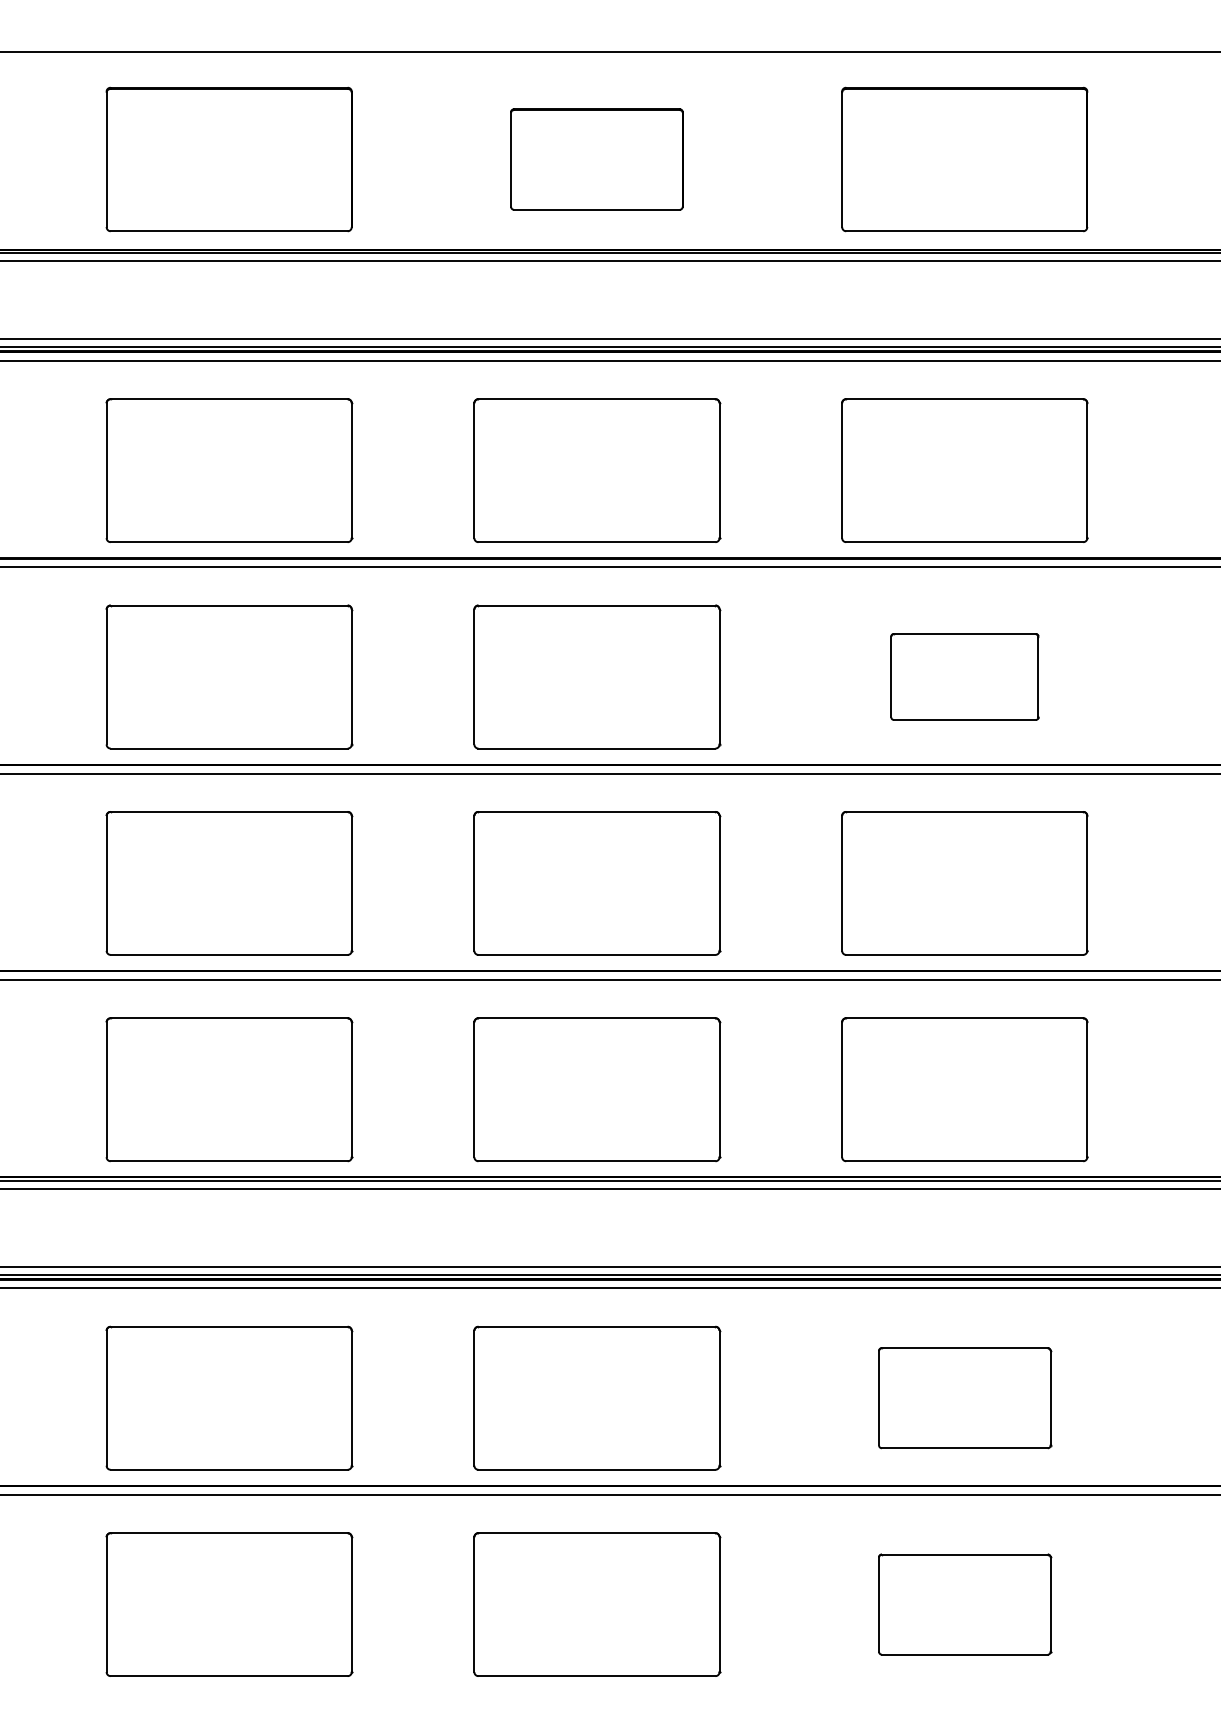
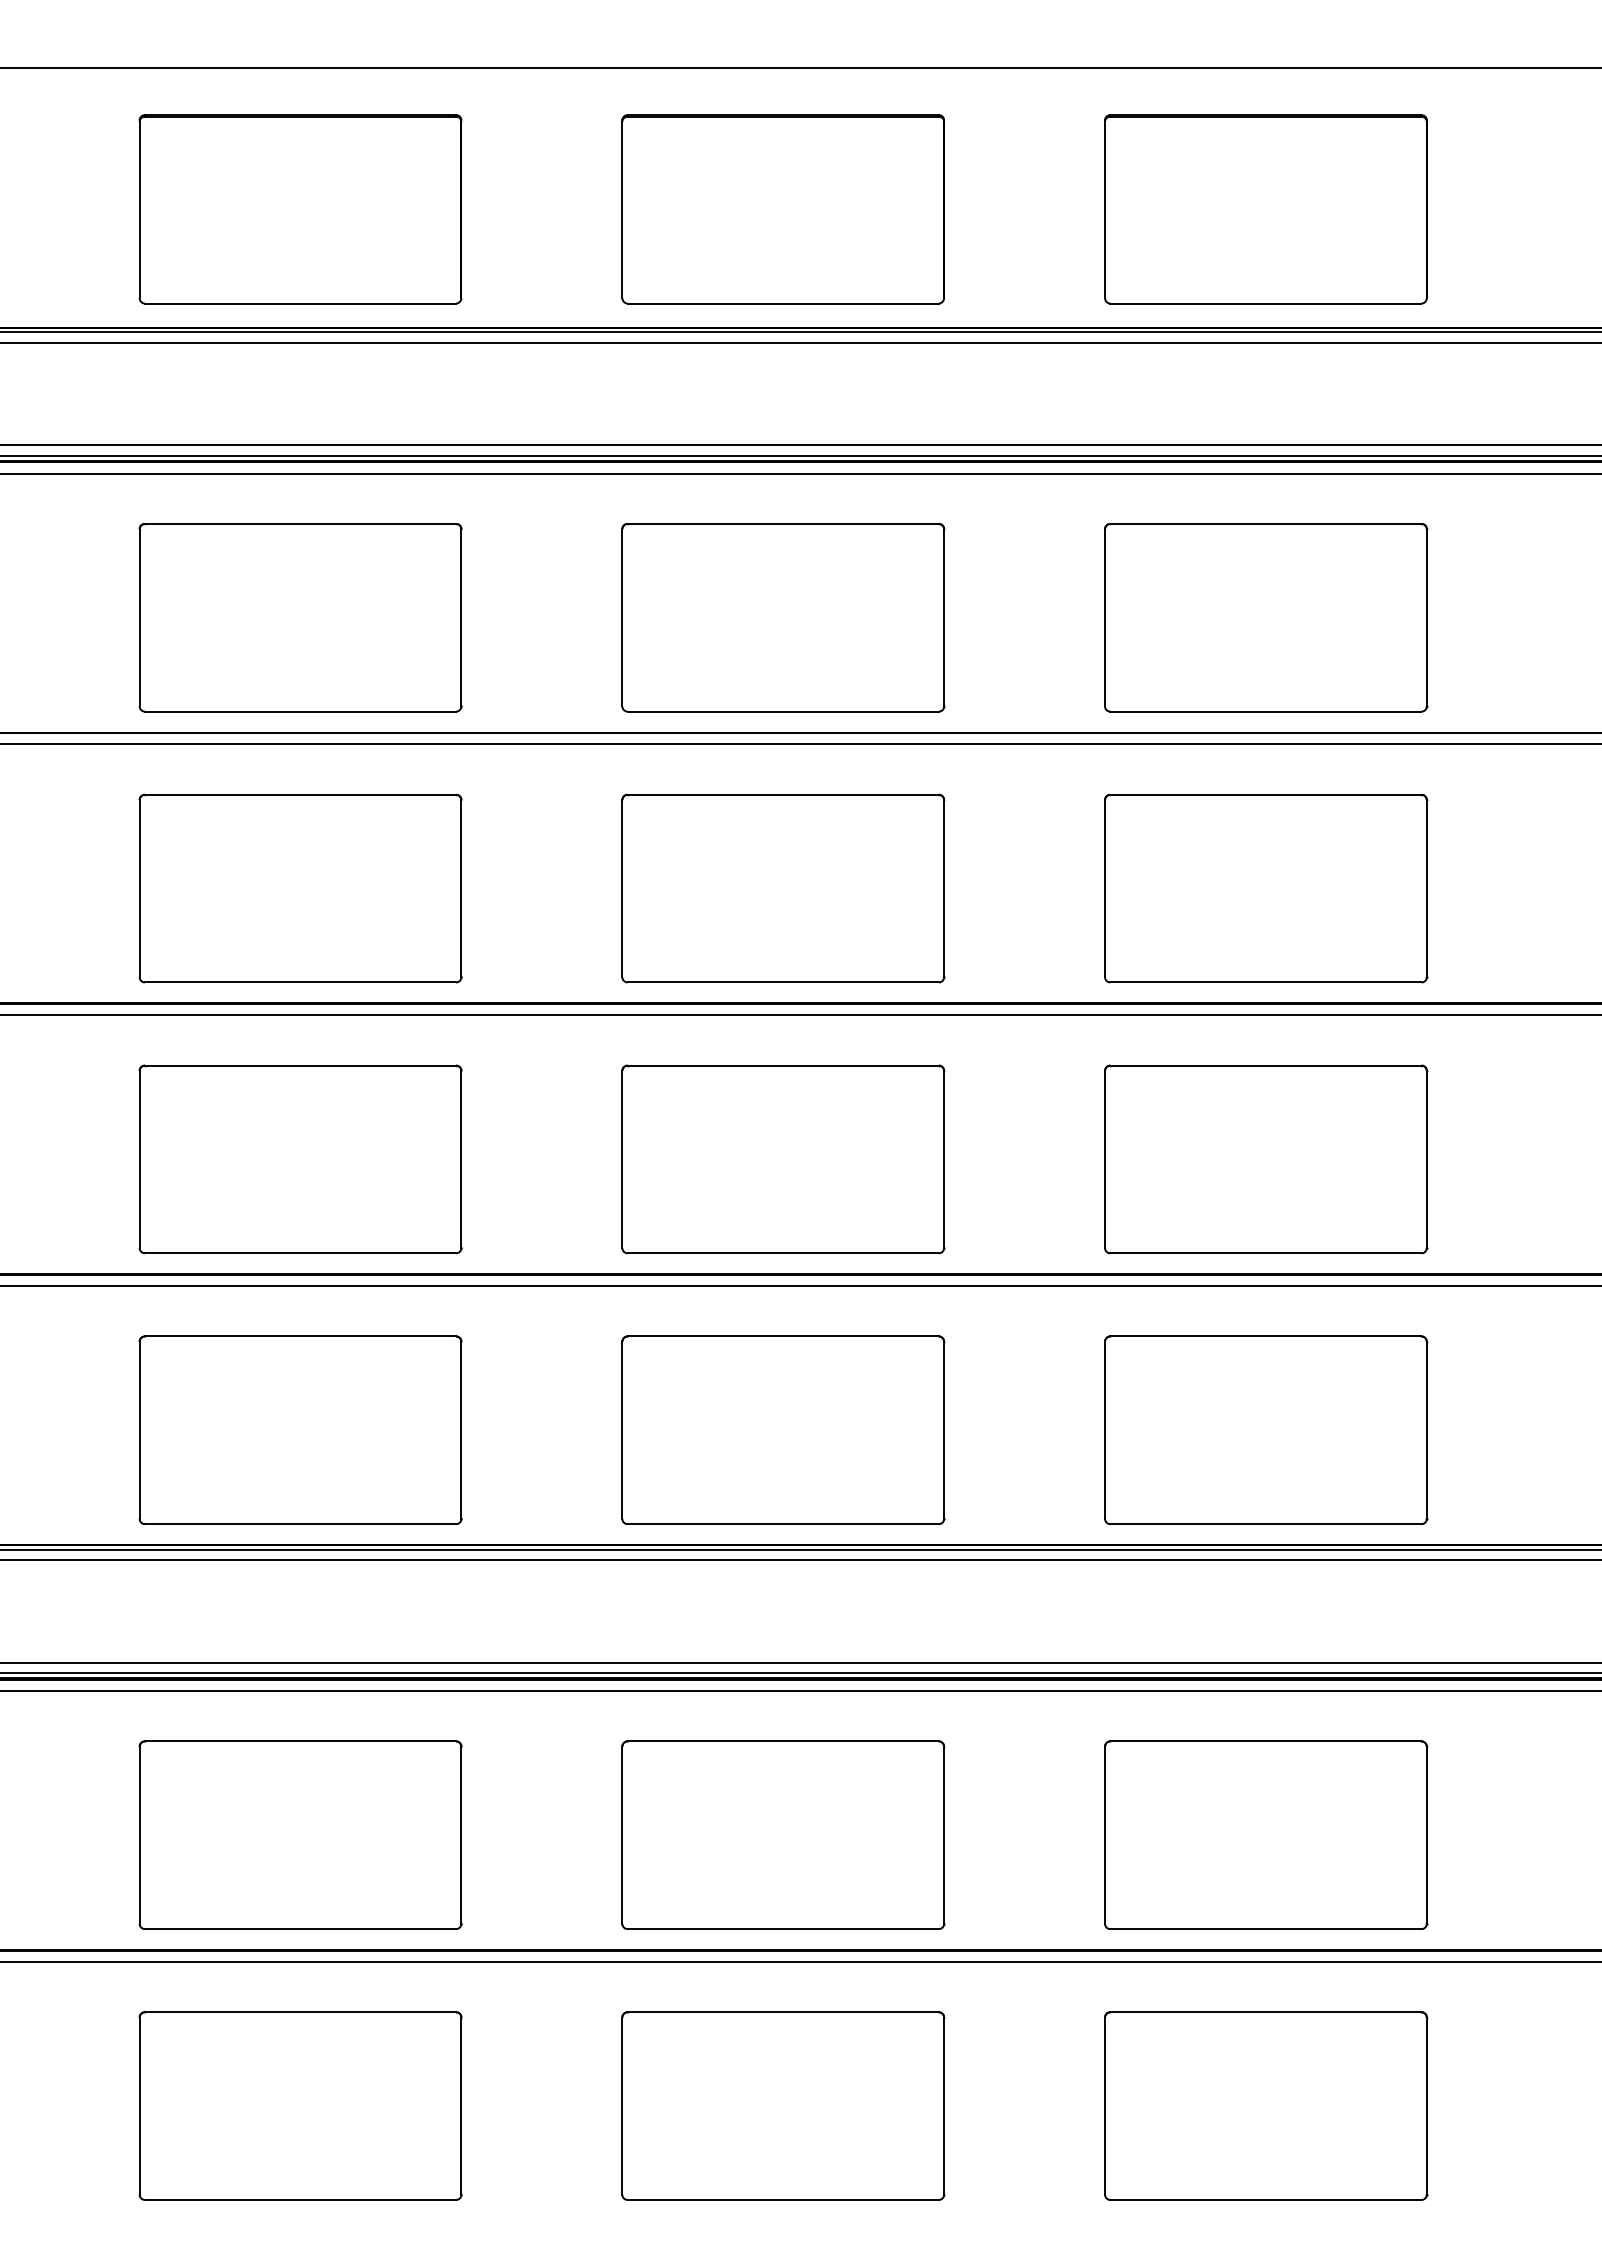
part: (596, 159) -> (782, 209), size x1.43
part: (965, 676) -> (1266, 888), size x1.67
part: (965, 1397) -> (1266, 1834), size x1.43
part: (965, 1604) -> (1266, 2105), size x1.43

